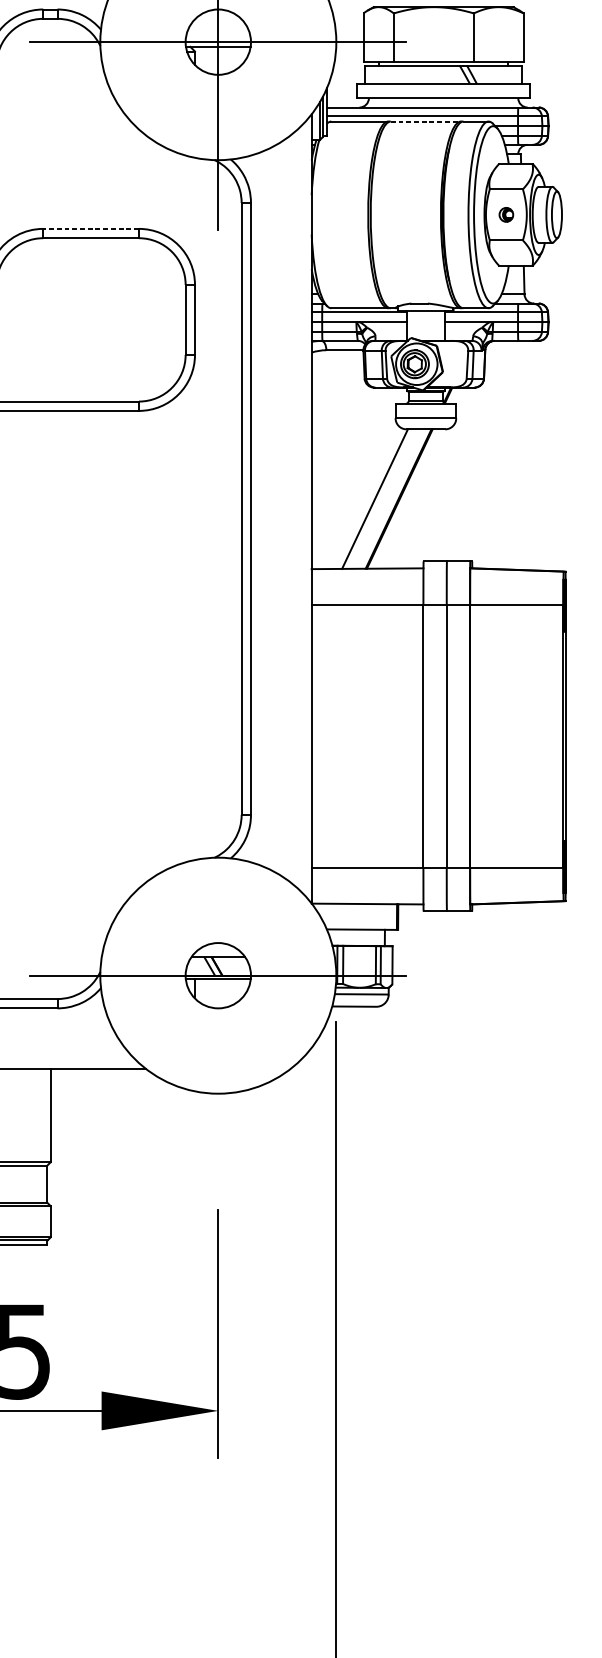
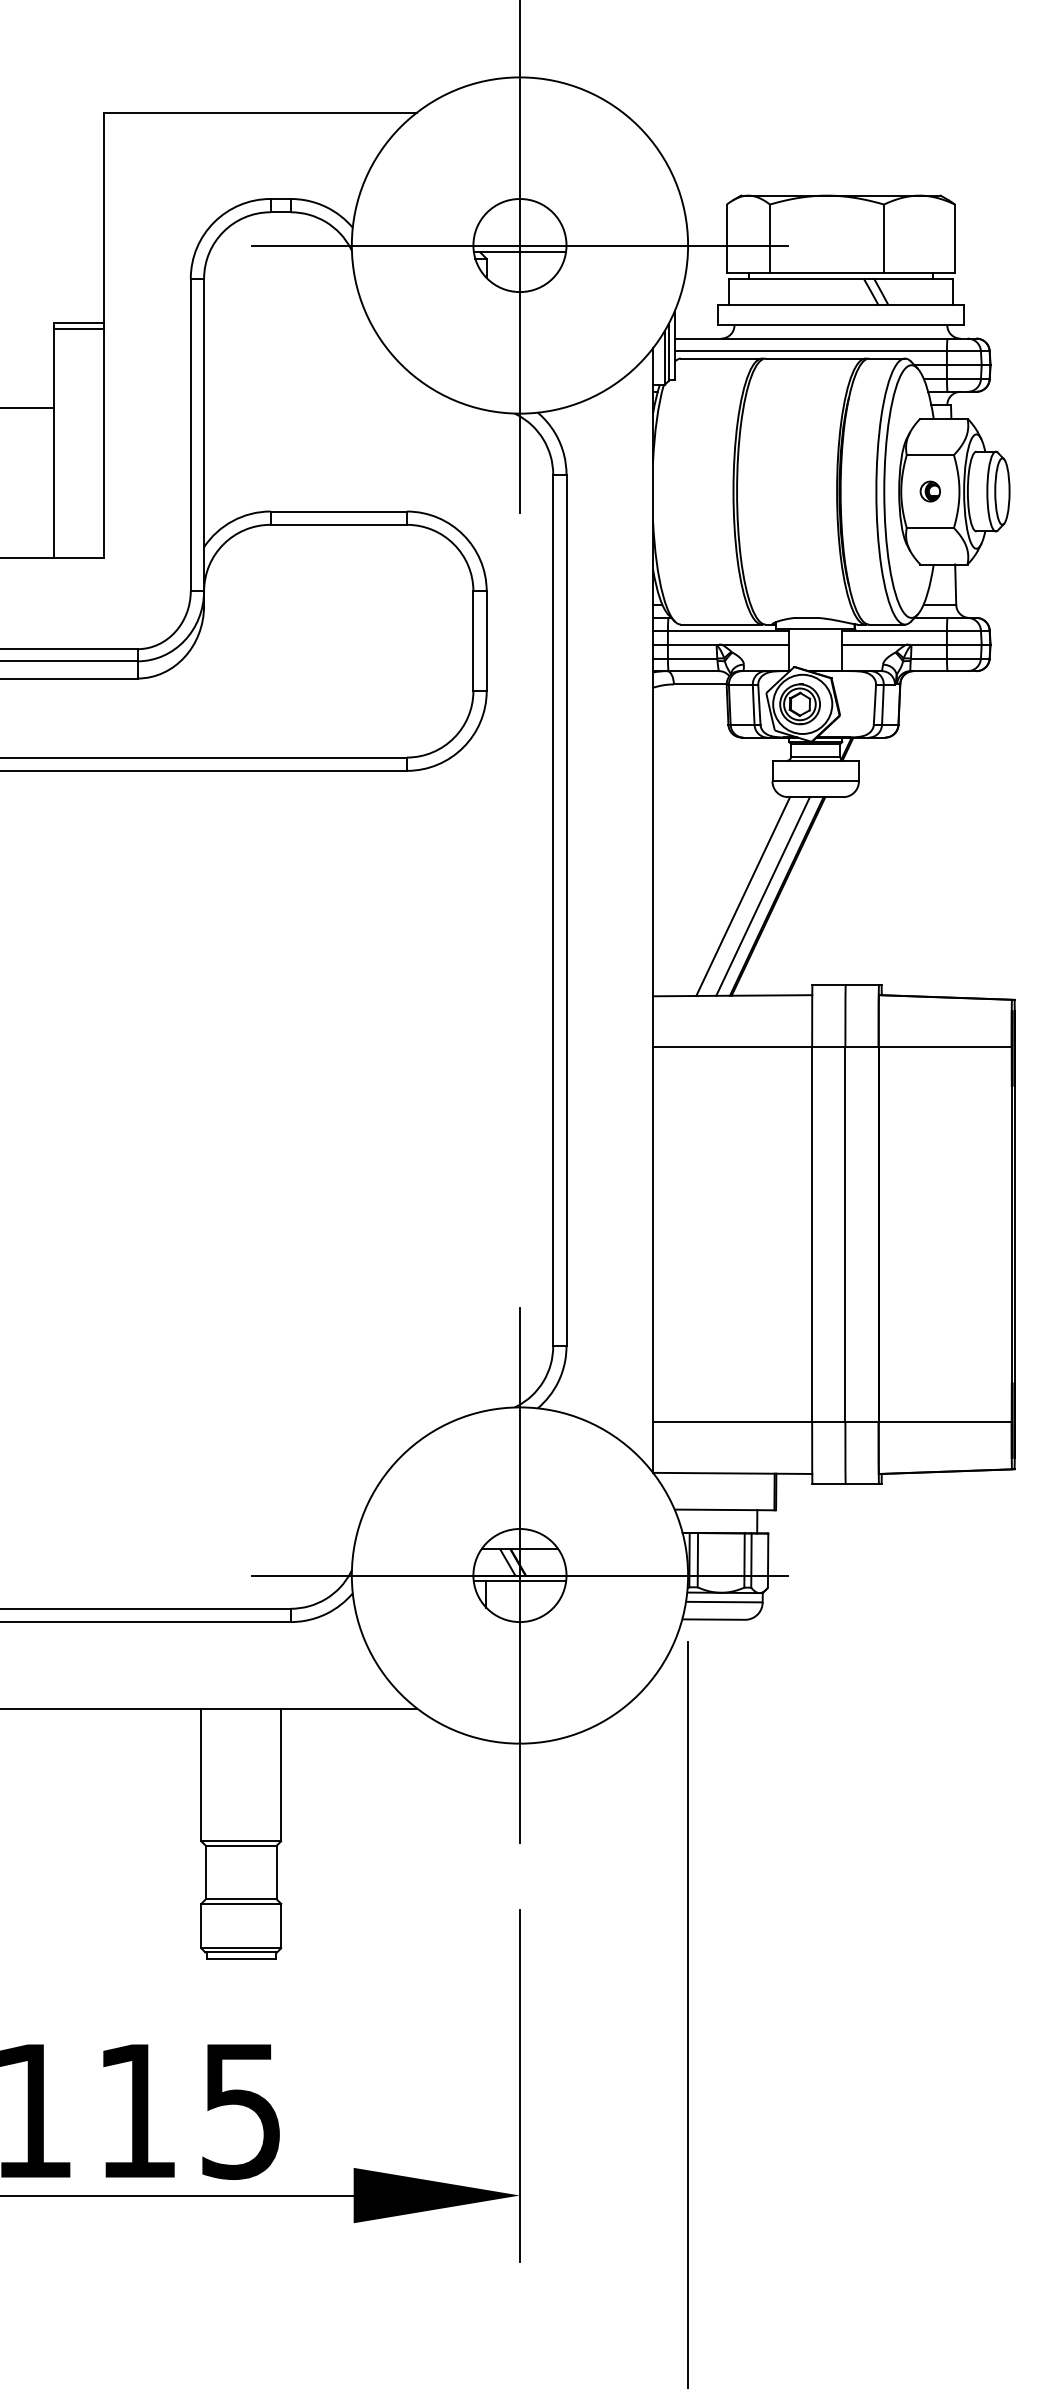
line: (426, 121) -> (816, 358), dashed -> solid
line: (90, 228) -> (338, 511), dashed -> solid
line: (388, 499) -> (762, 896), added
line: (218, 975) -> (519, 1575), added

